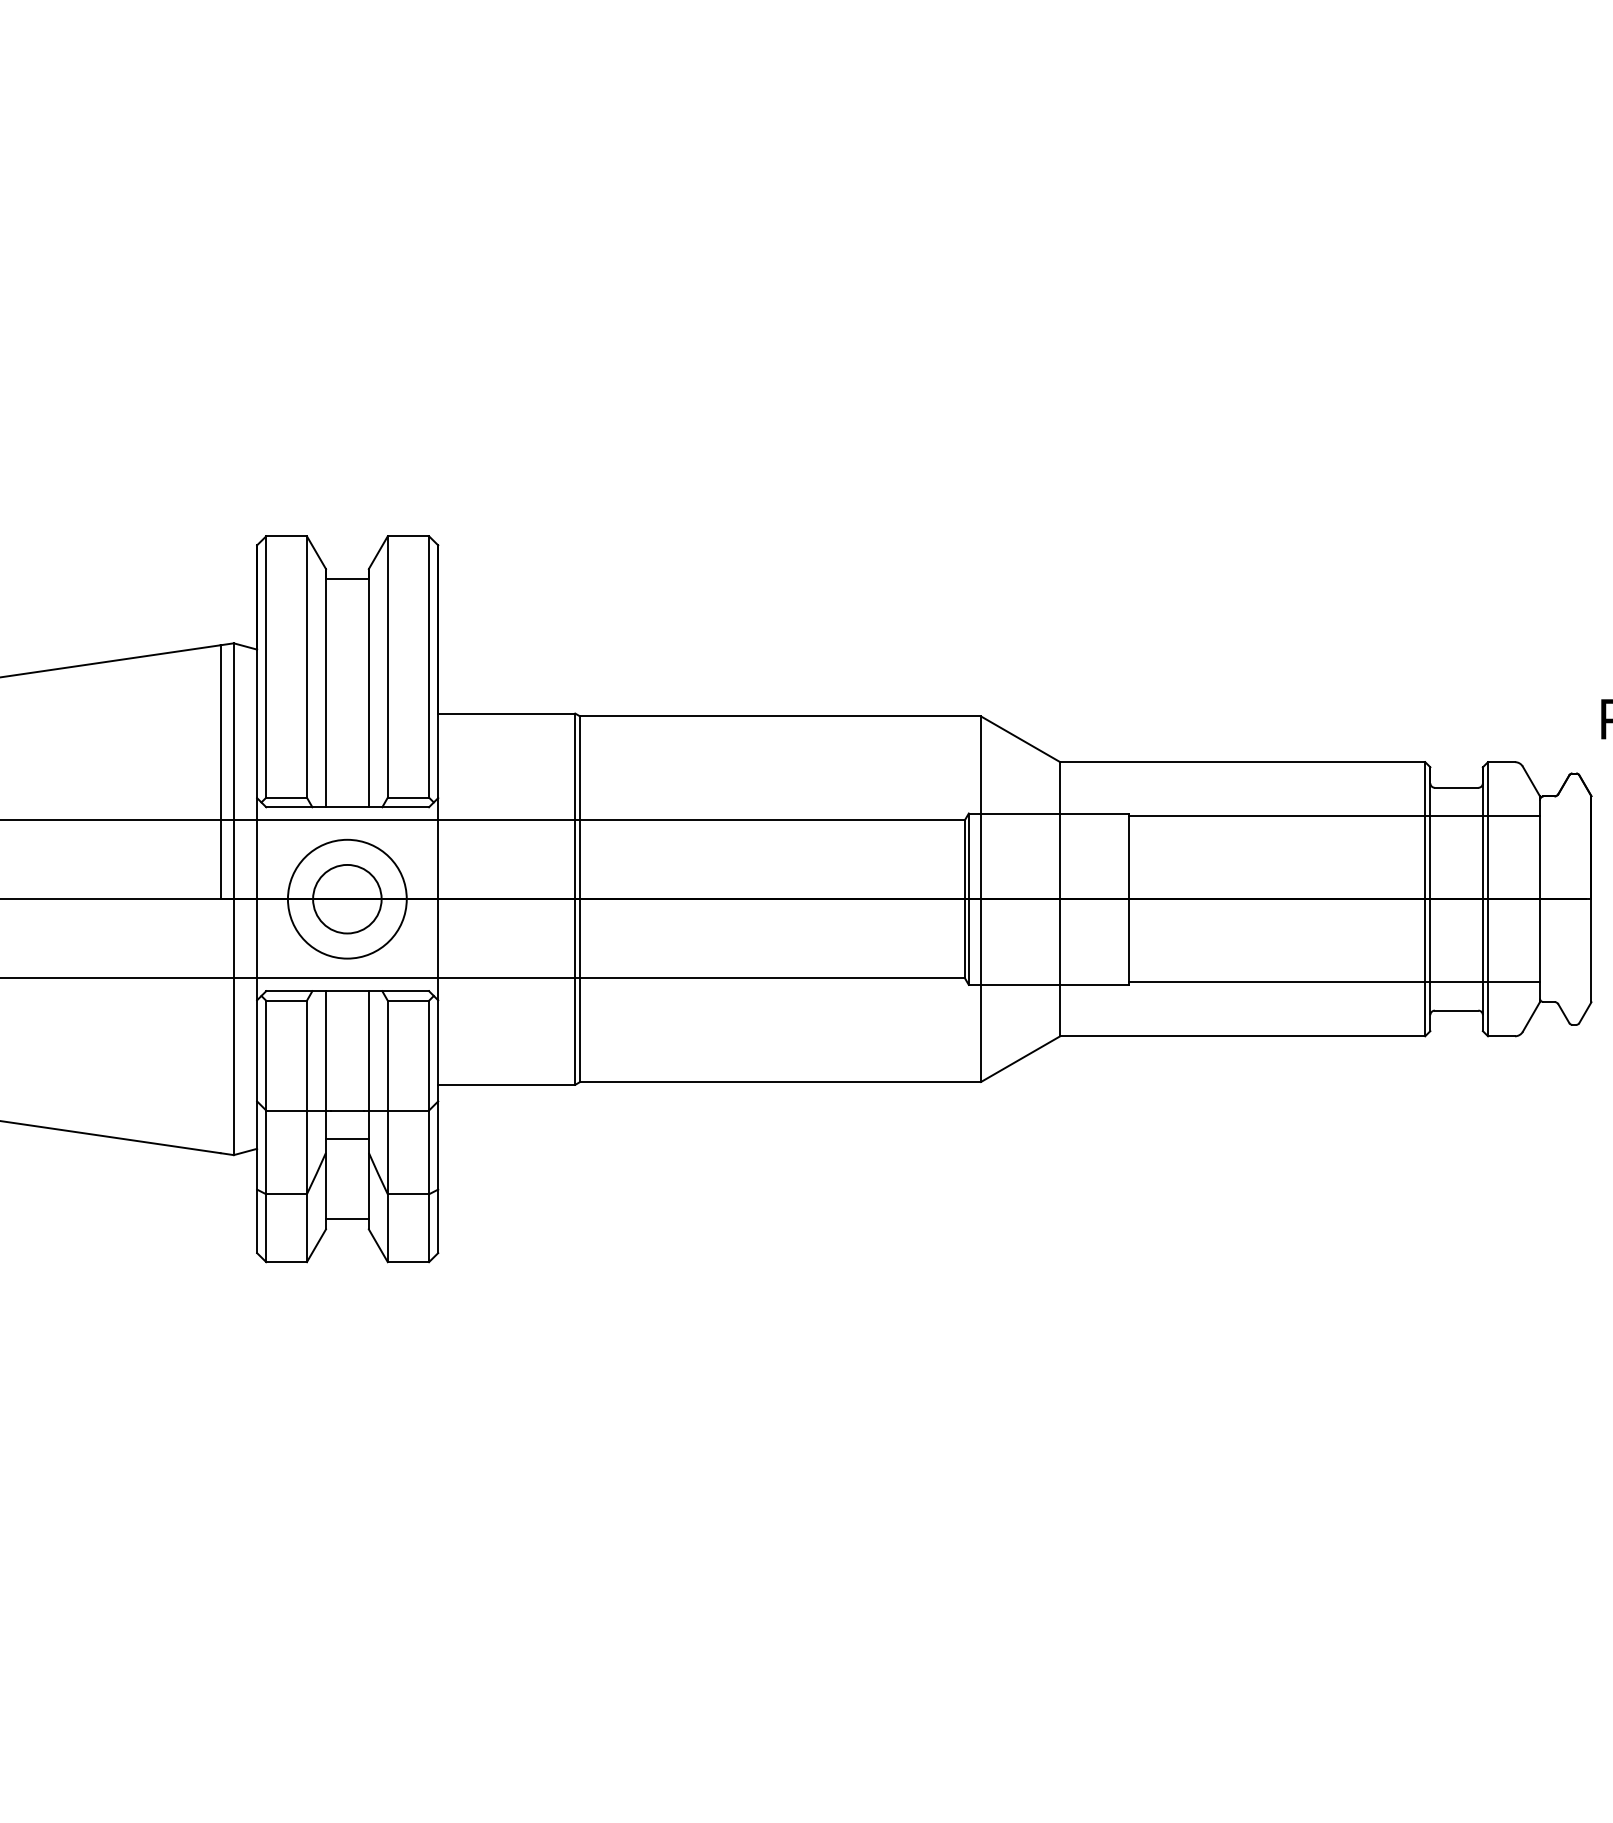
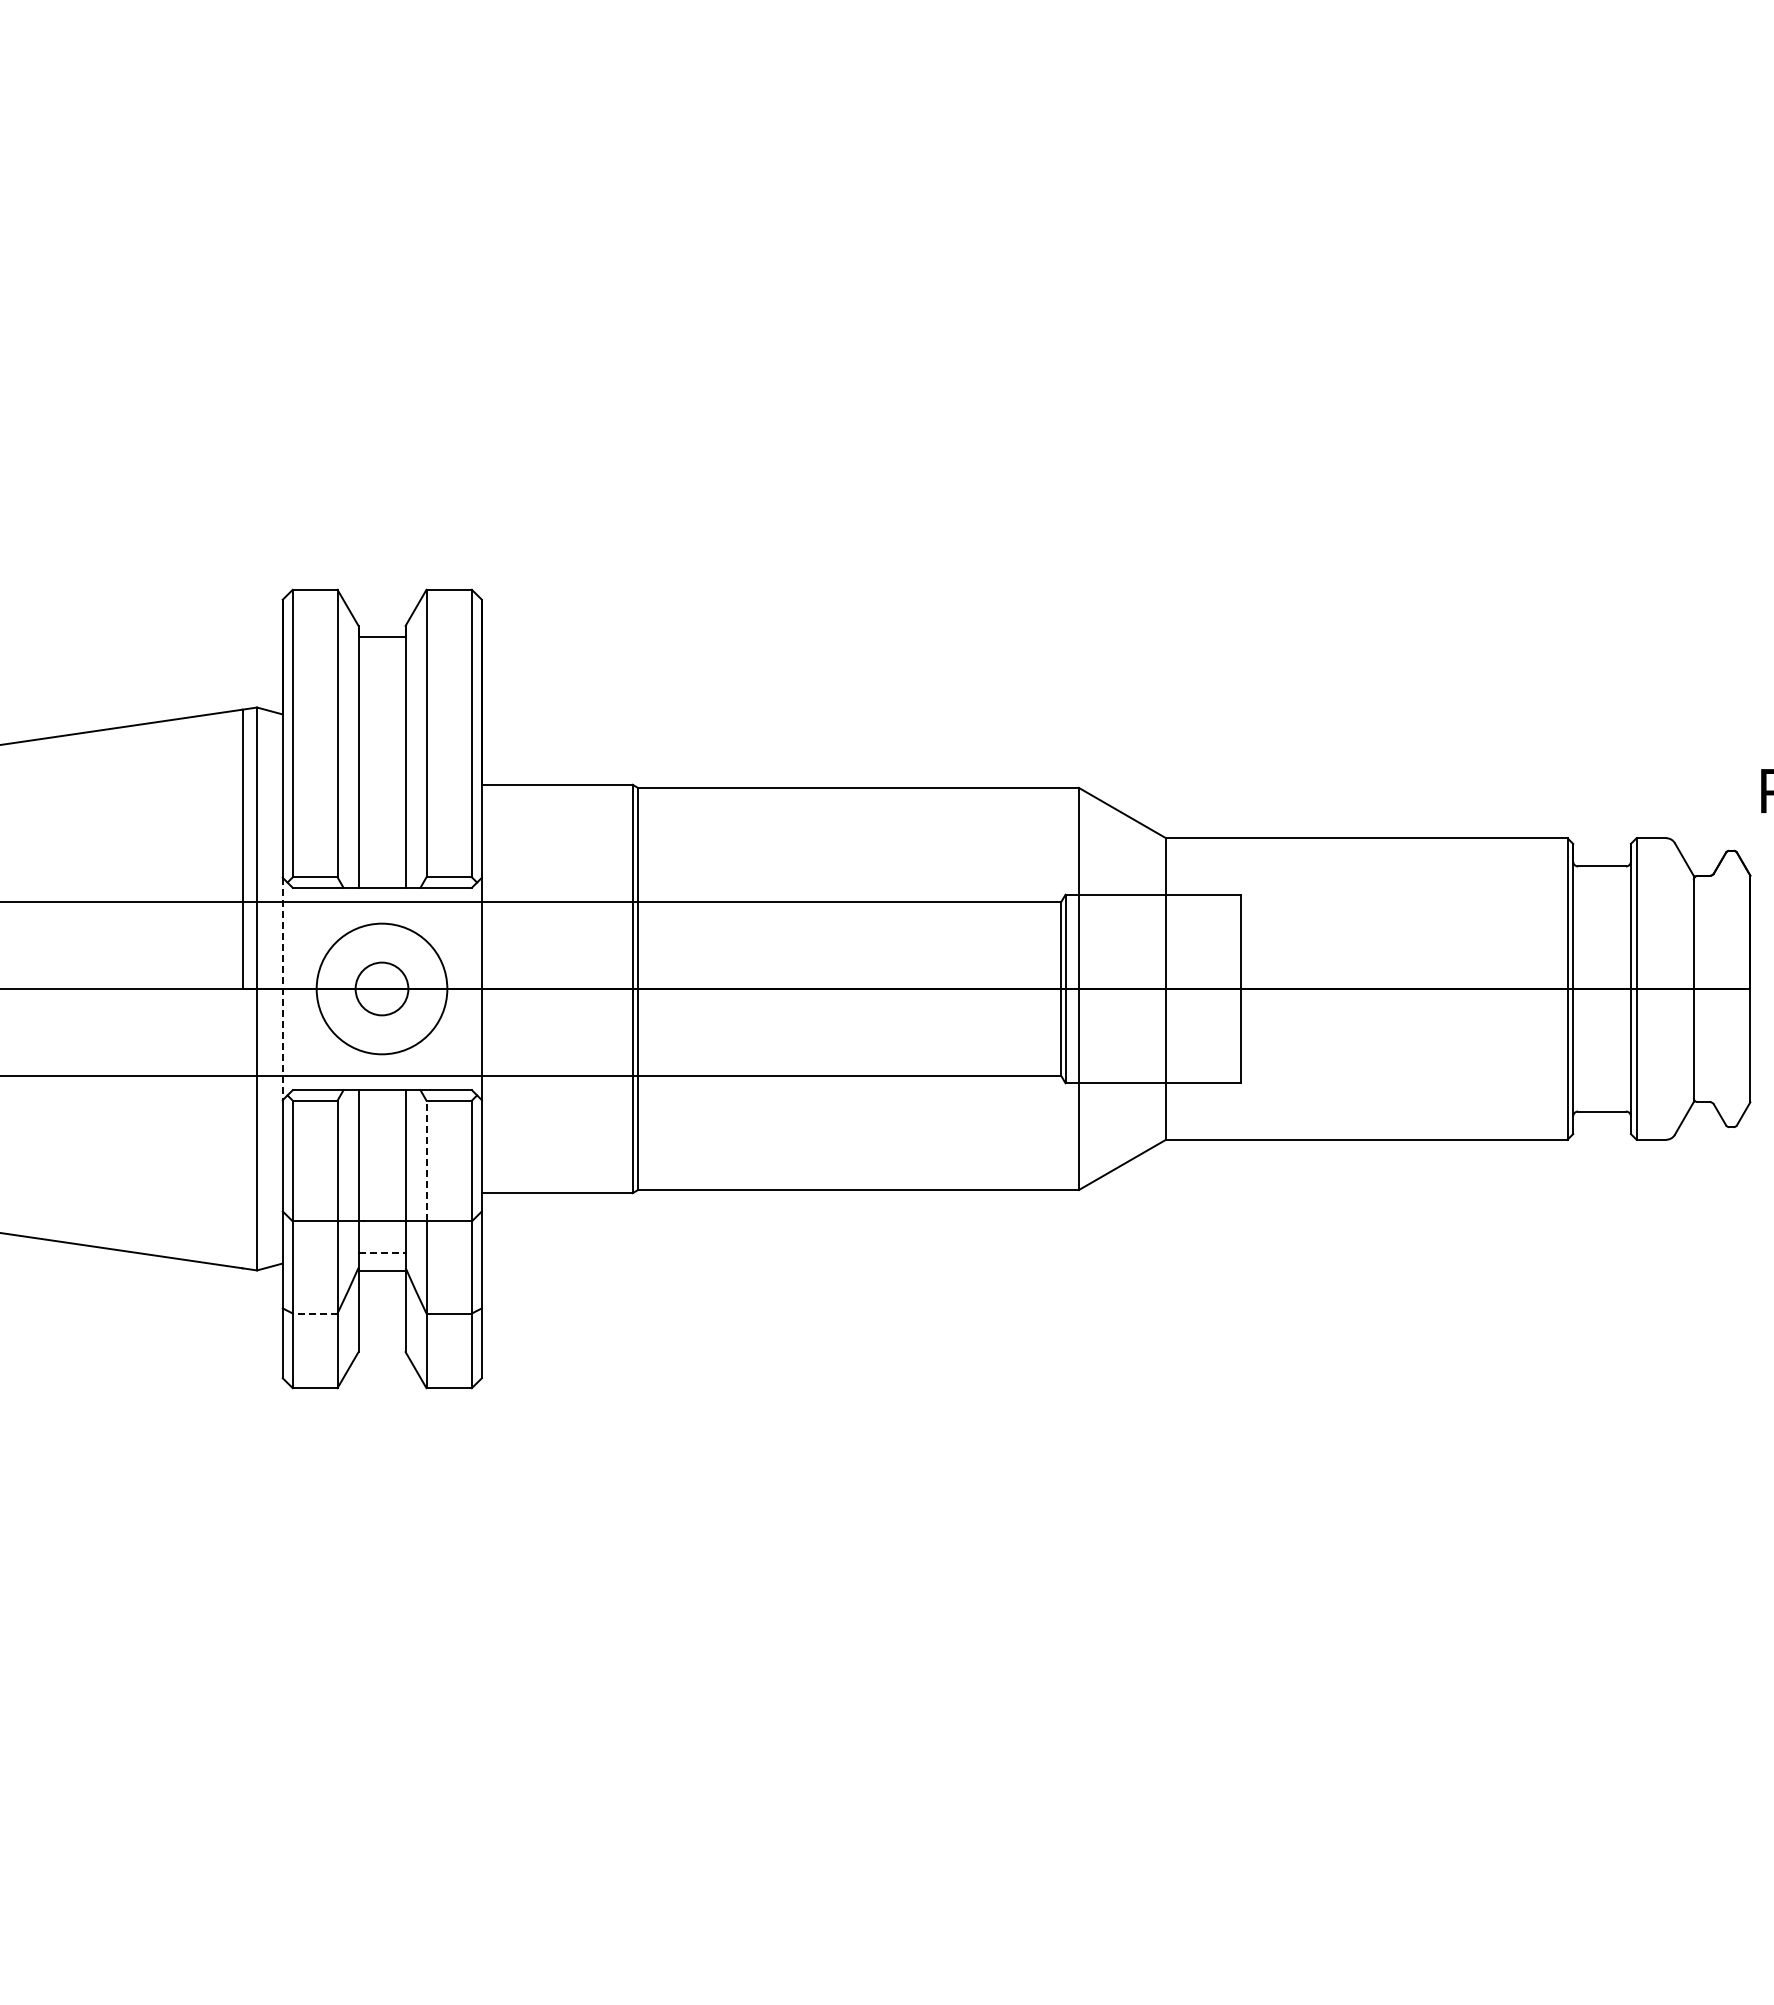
line: (1334, 816) -> (1467, 897), removed
circle: (346, 898) -> (381, 988), size x0.7
line: (256, 899) -> (282, 989), solid -> dashed
line: (1334, 982) -> (1467, 1080), removed
line: (387, 1055) -> (426, 1160), solid -> dashed
line: (347, 1139) -> (382, 1253), solid -> dashed
line: (285, 1194) -> (314, 1313), solid -> dashed
line: (346, 1218) -> (381, 1270), moved

